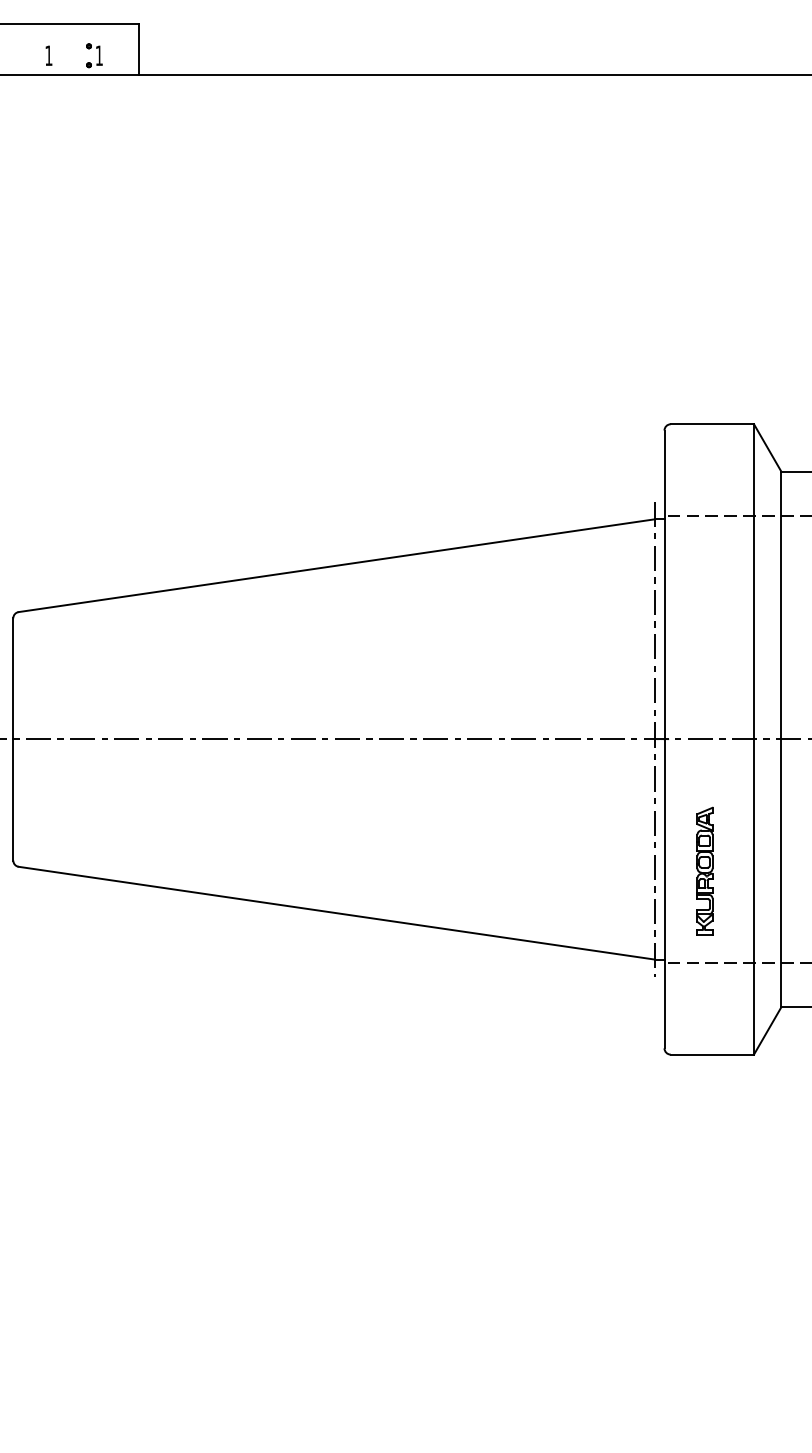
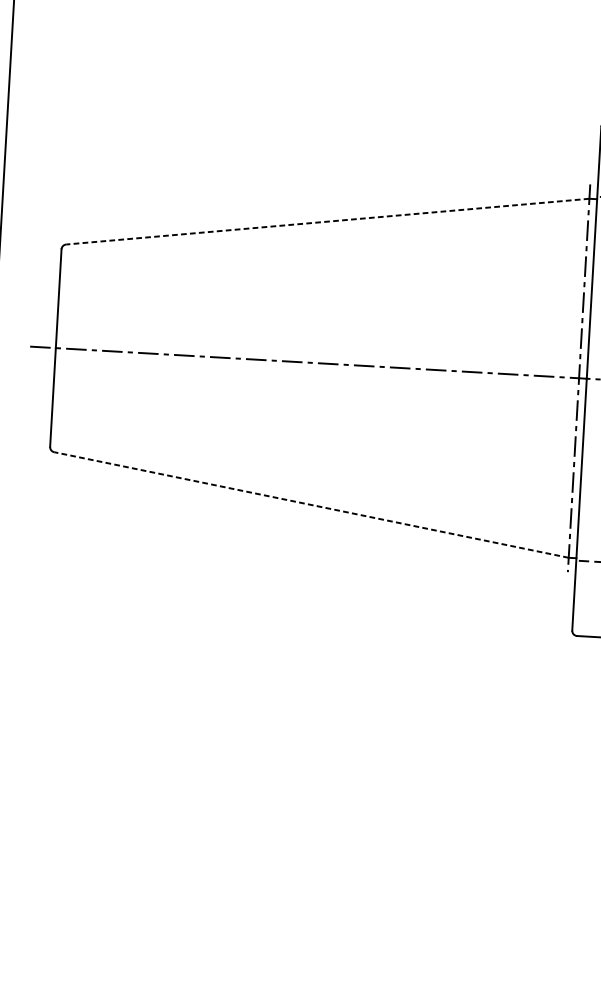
line: (336, 565) -> (327, 221), solid -> dashed
line: (336, 913) -> (311, 505), solid -> dashed

